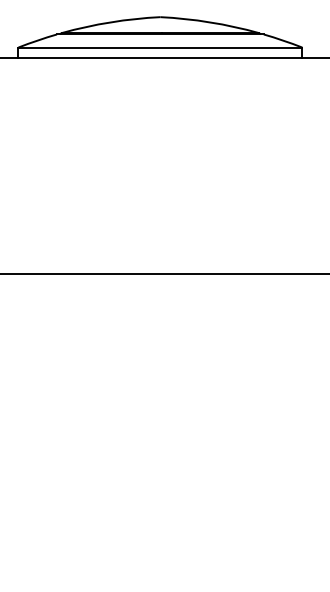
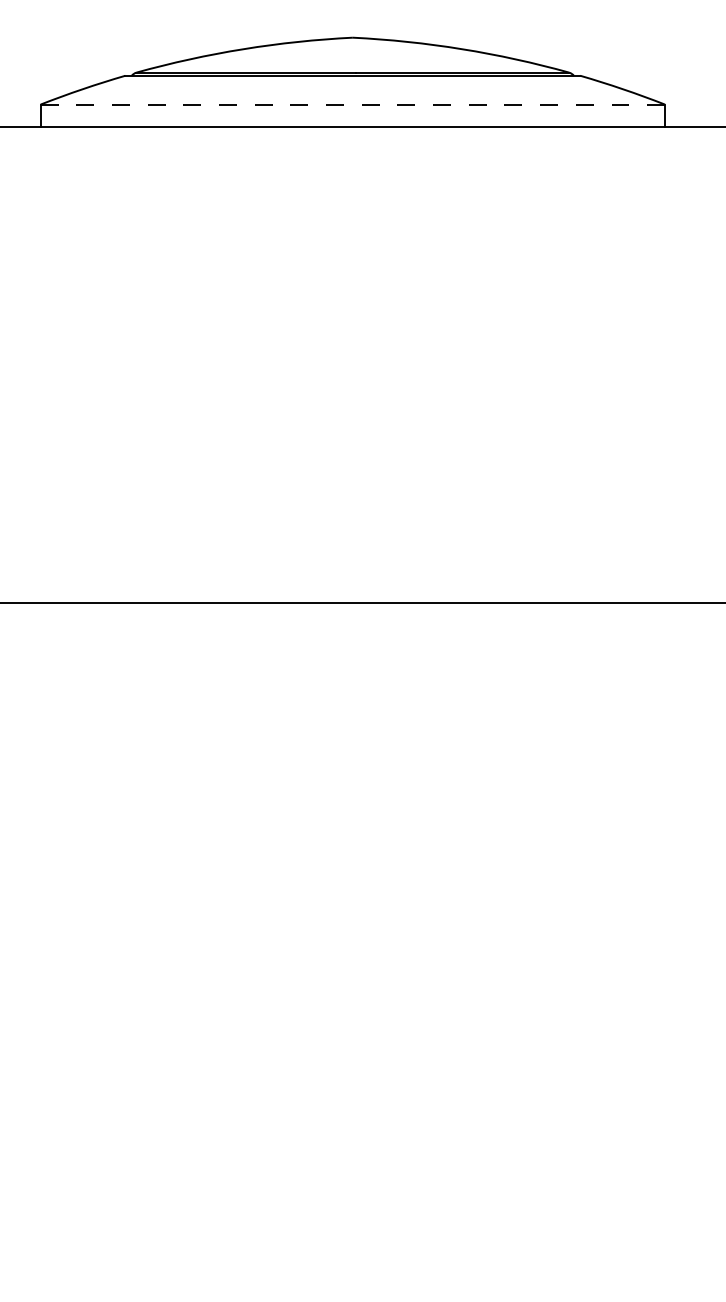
line: (160, 47) -> (353, 104), solid -> dashed

